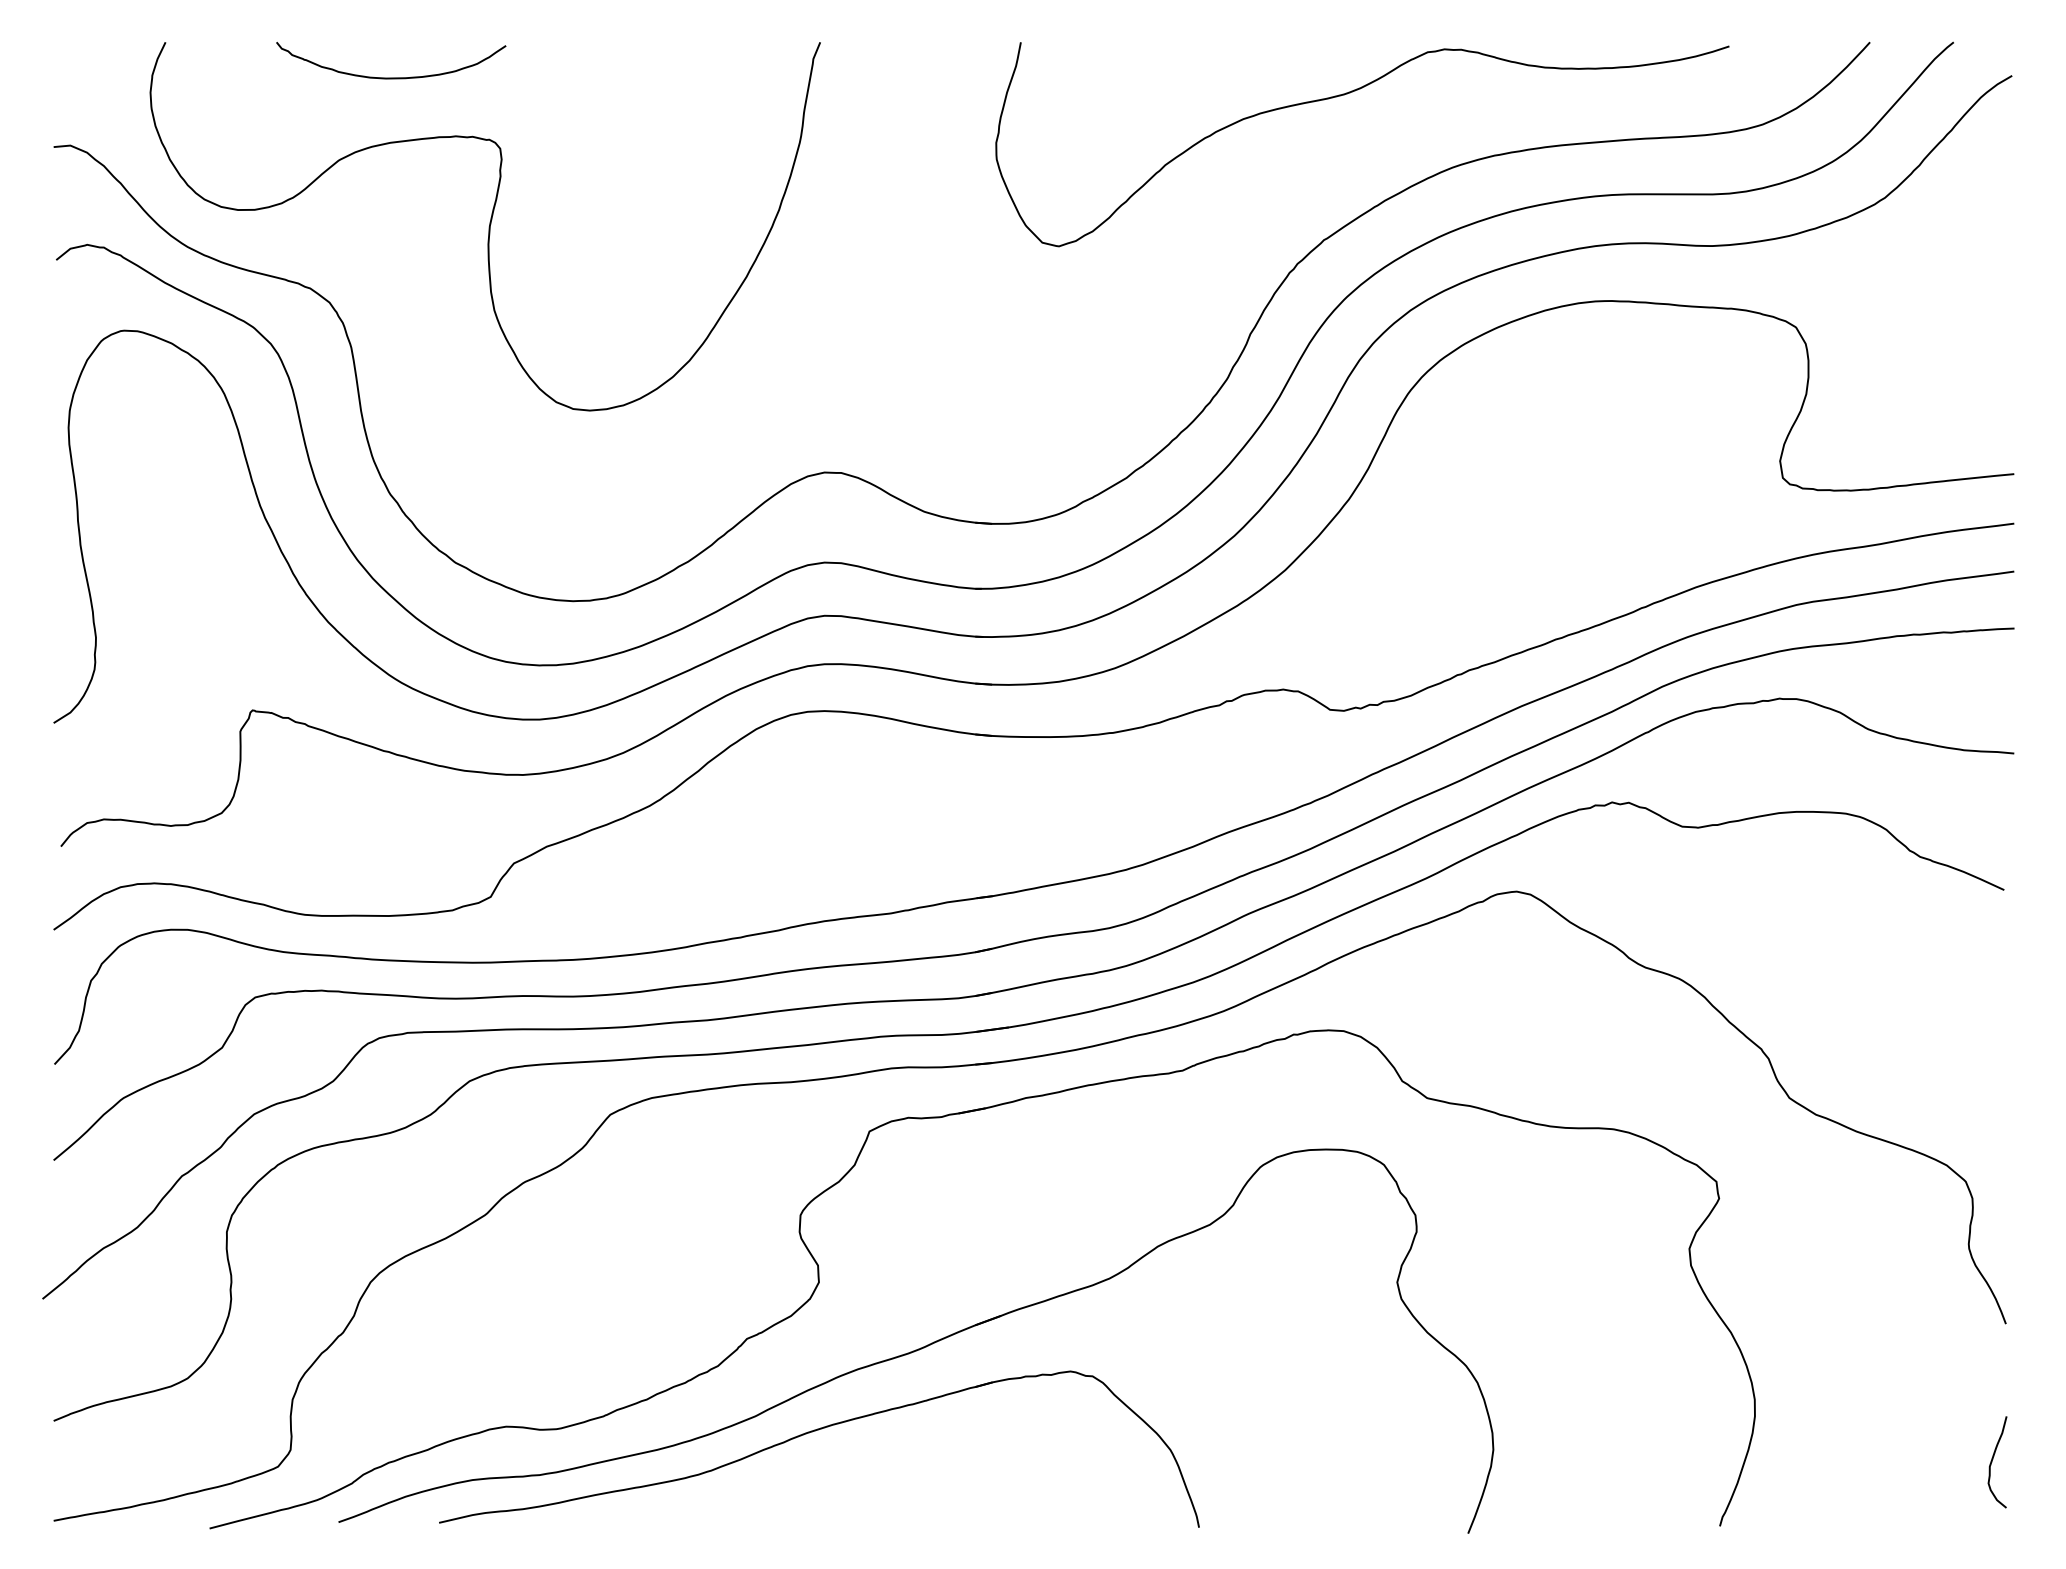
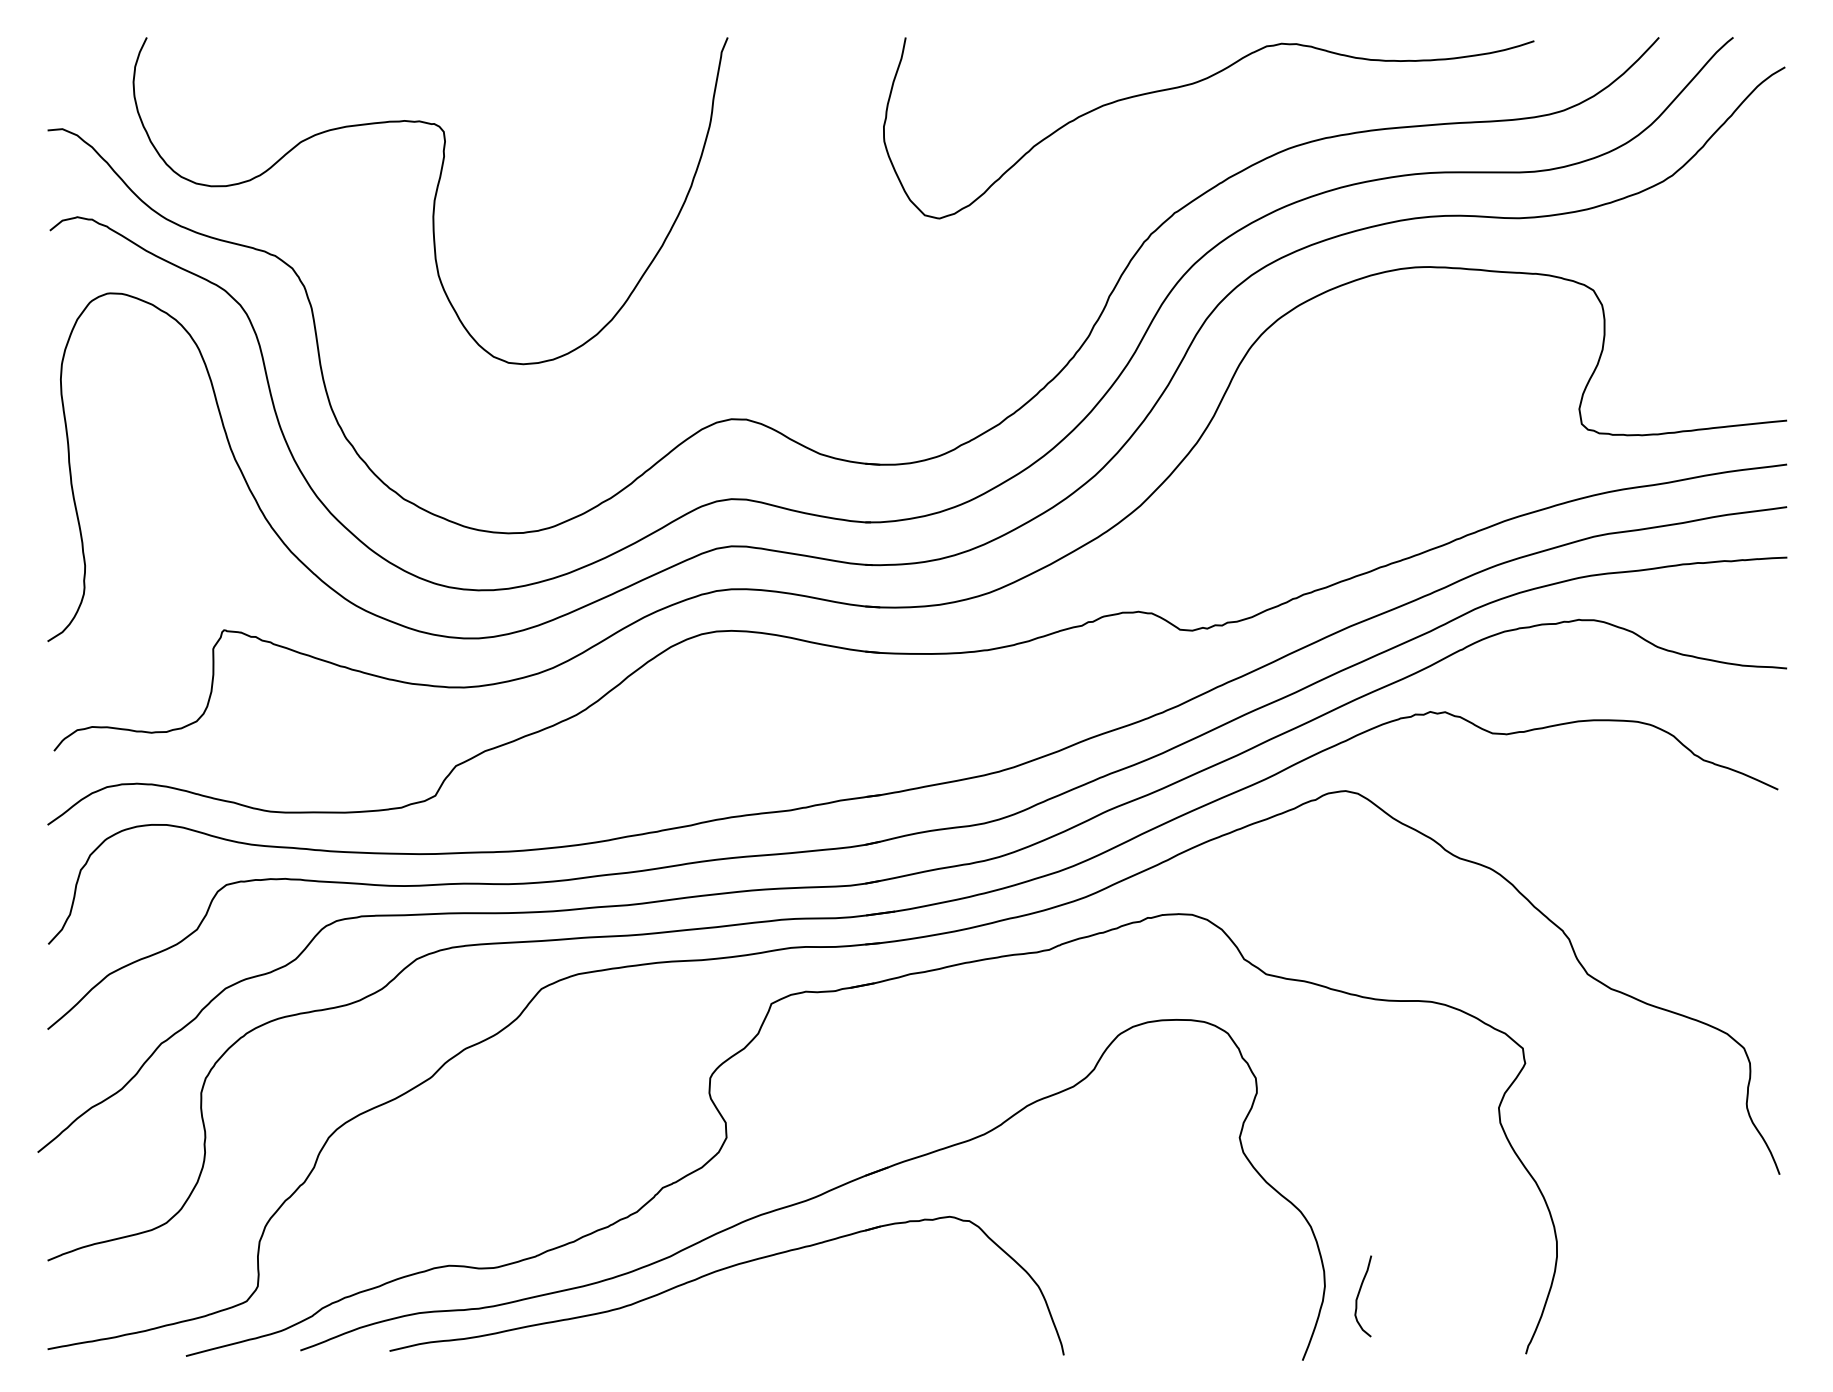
curve: (391, 77) -> (347, 68), removed
curve: (1993, 1460) -> (1359, 1294), moved

